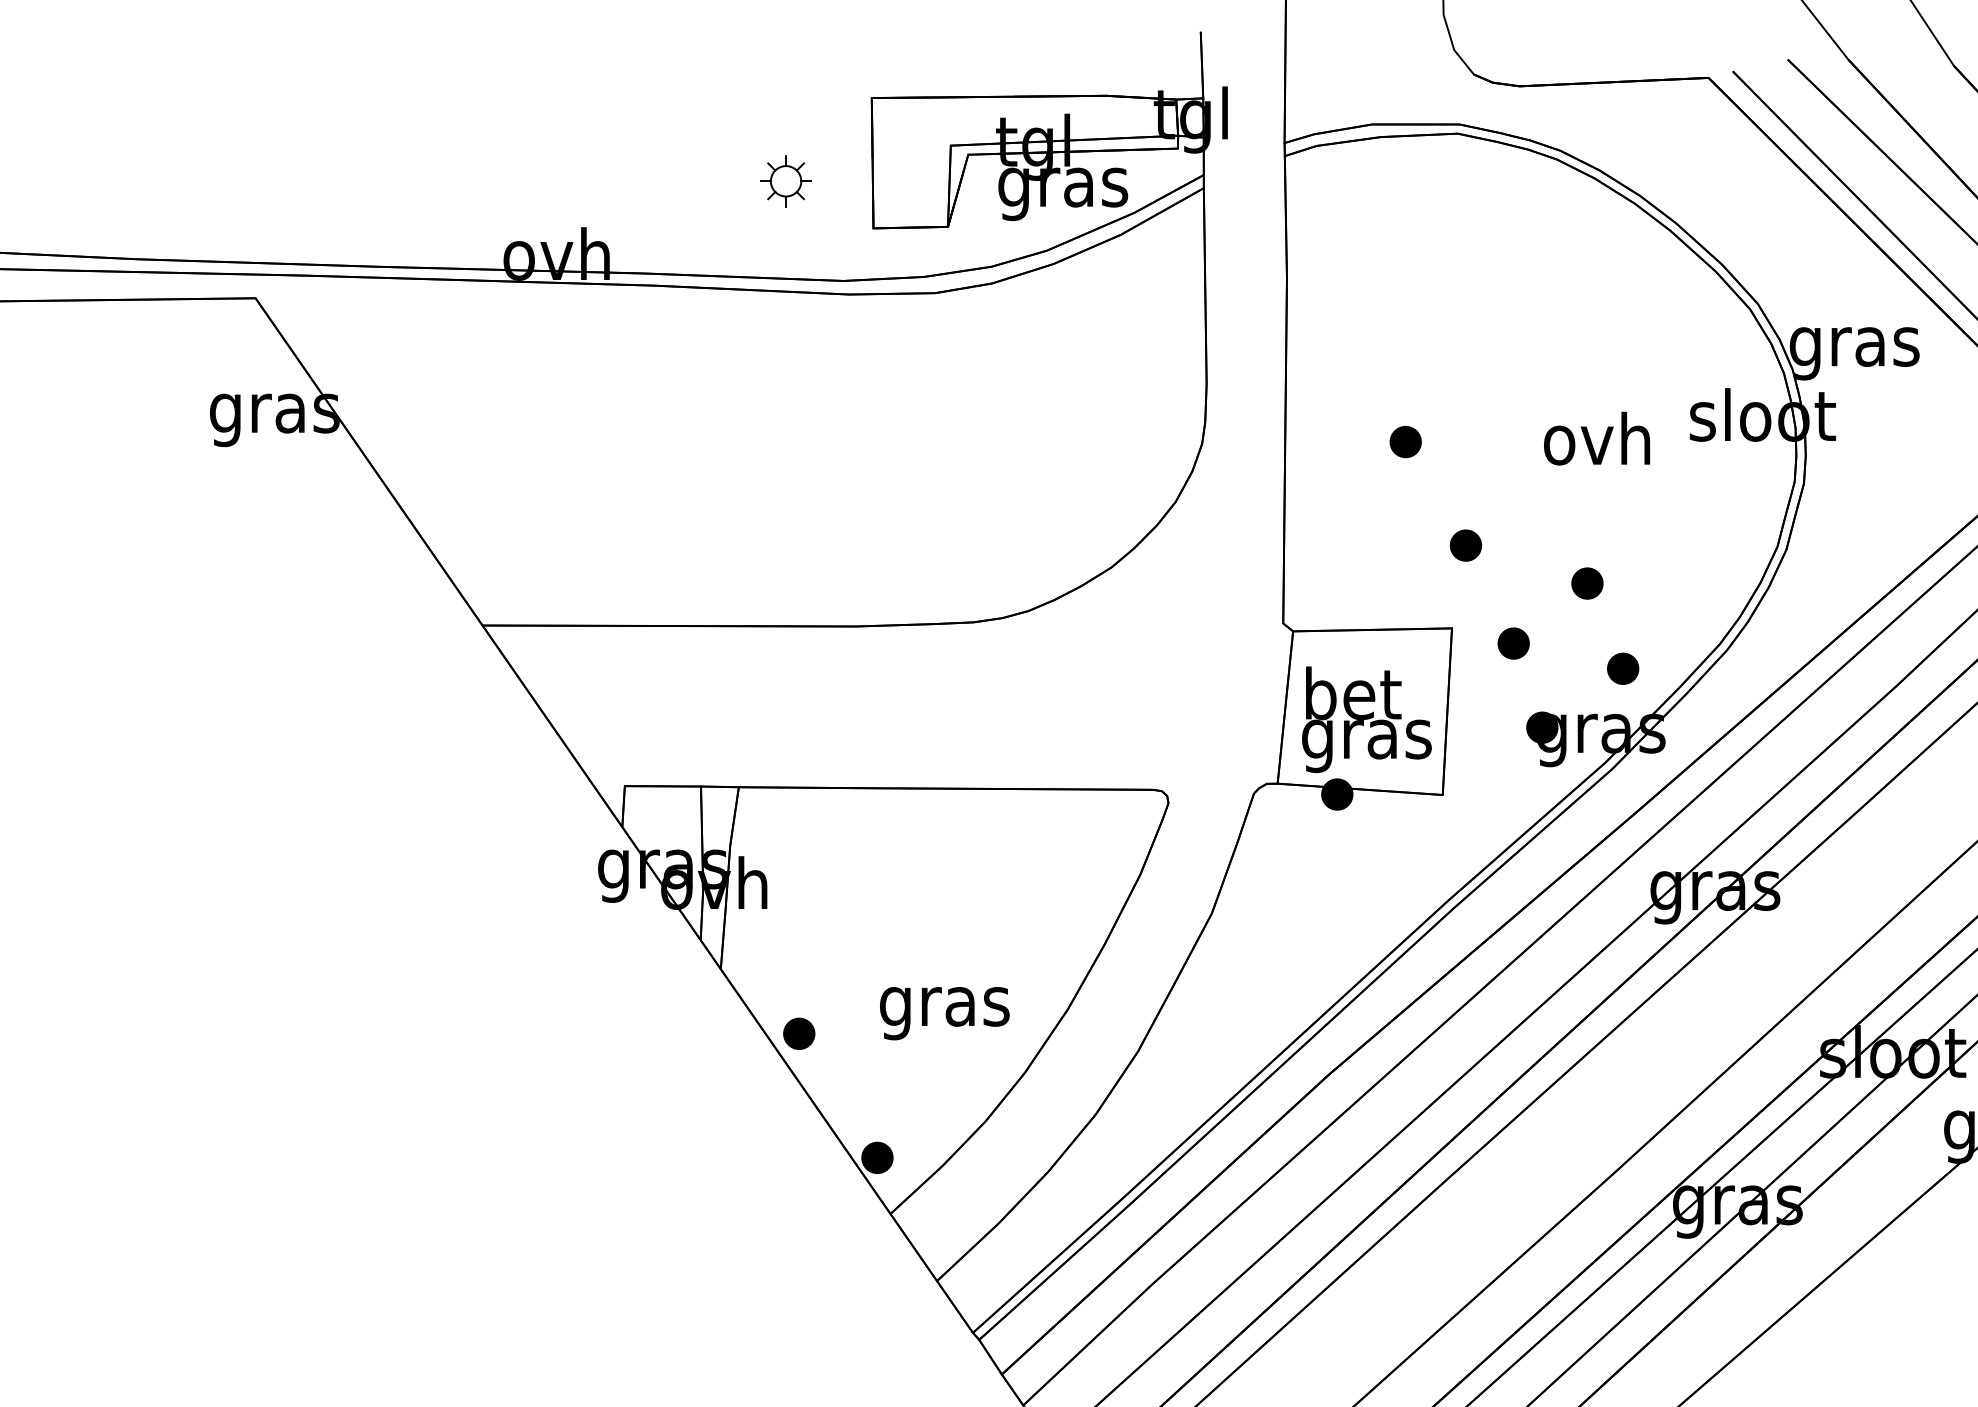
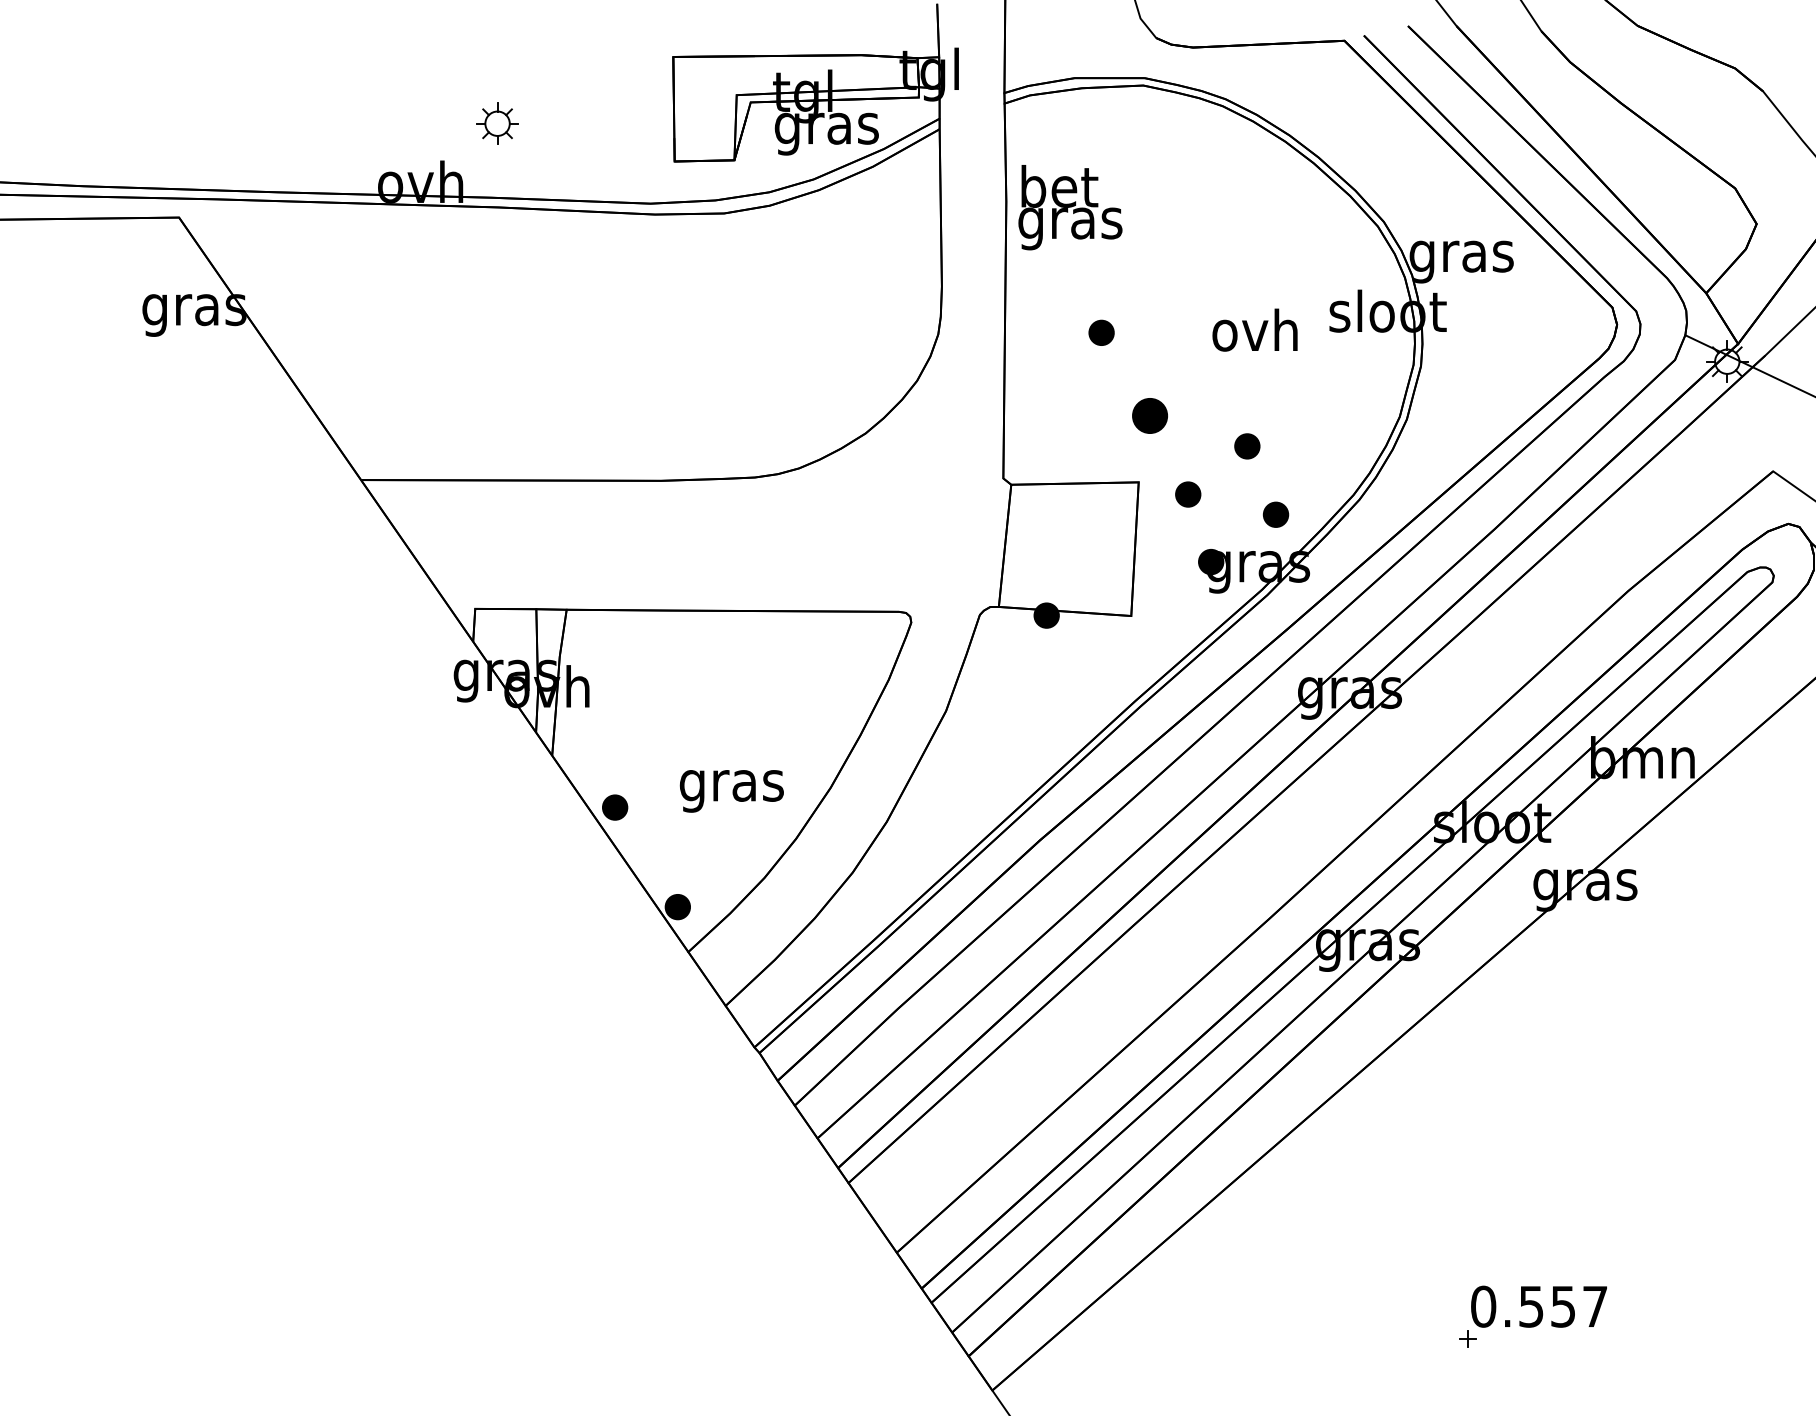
part: (785, 180) -> (497, 123), moved
part: (1465, 545) -> (1149, 415), size x1.4
text: (1366, 719) -> (1070, 207), moved

